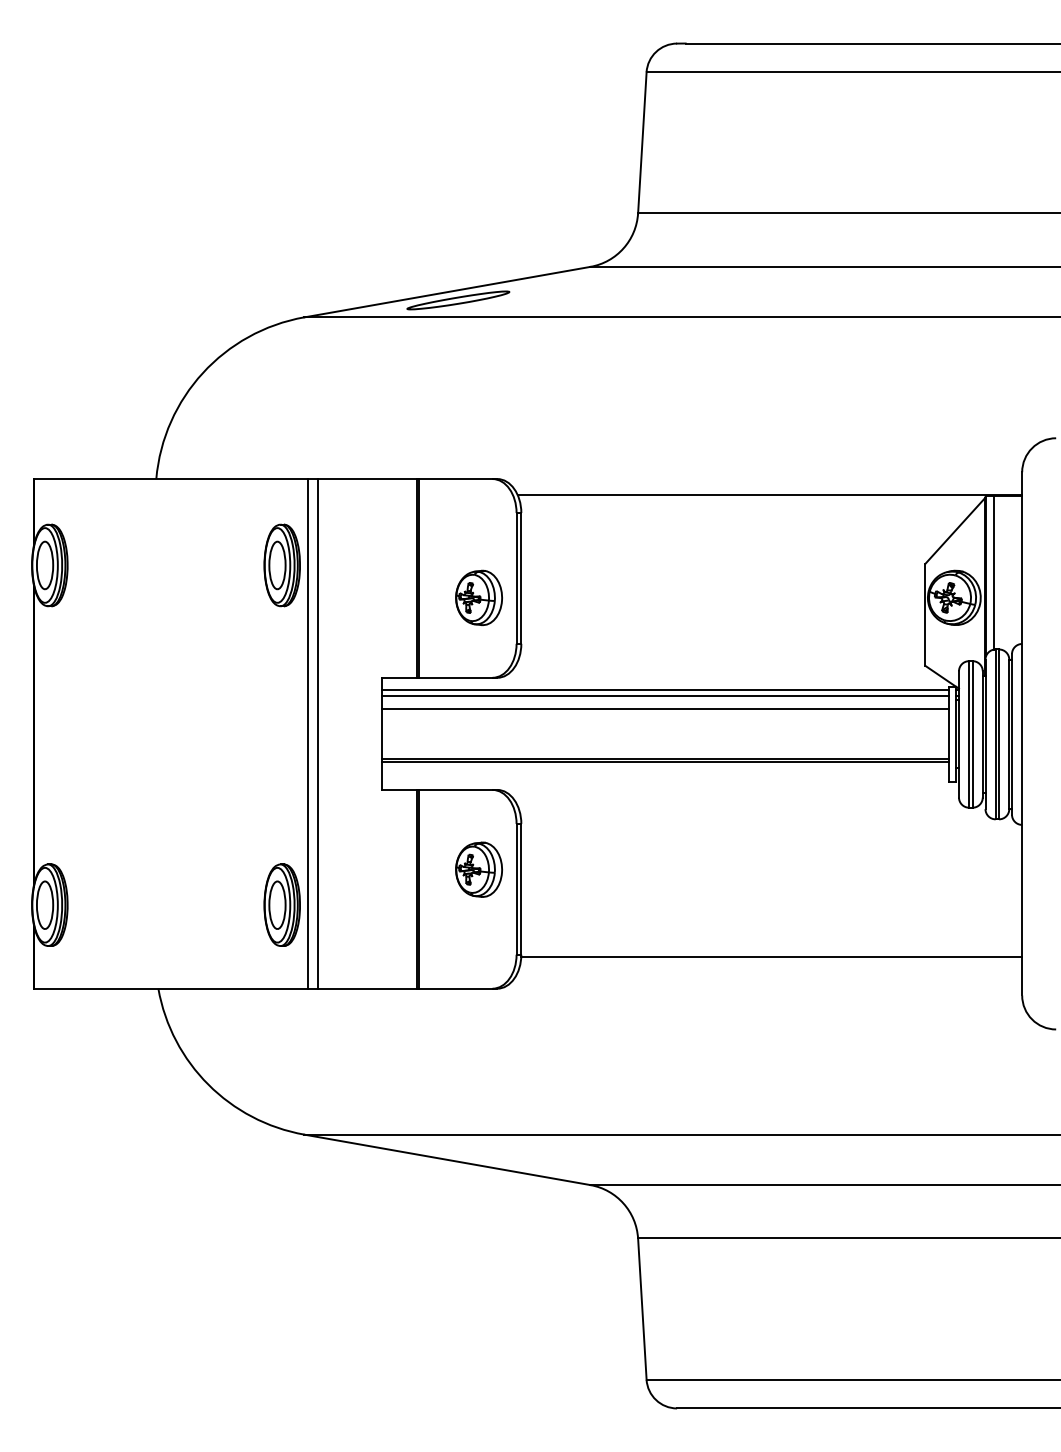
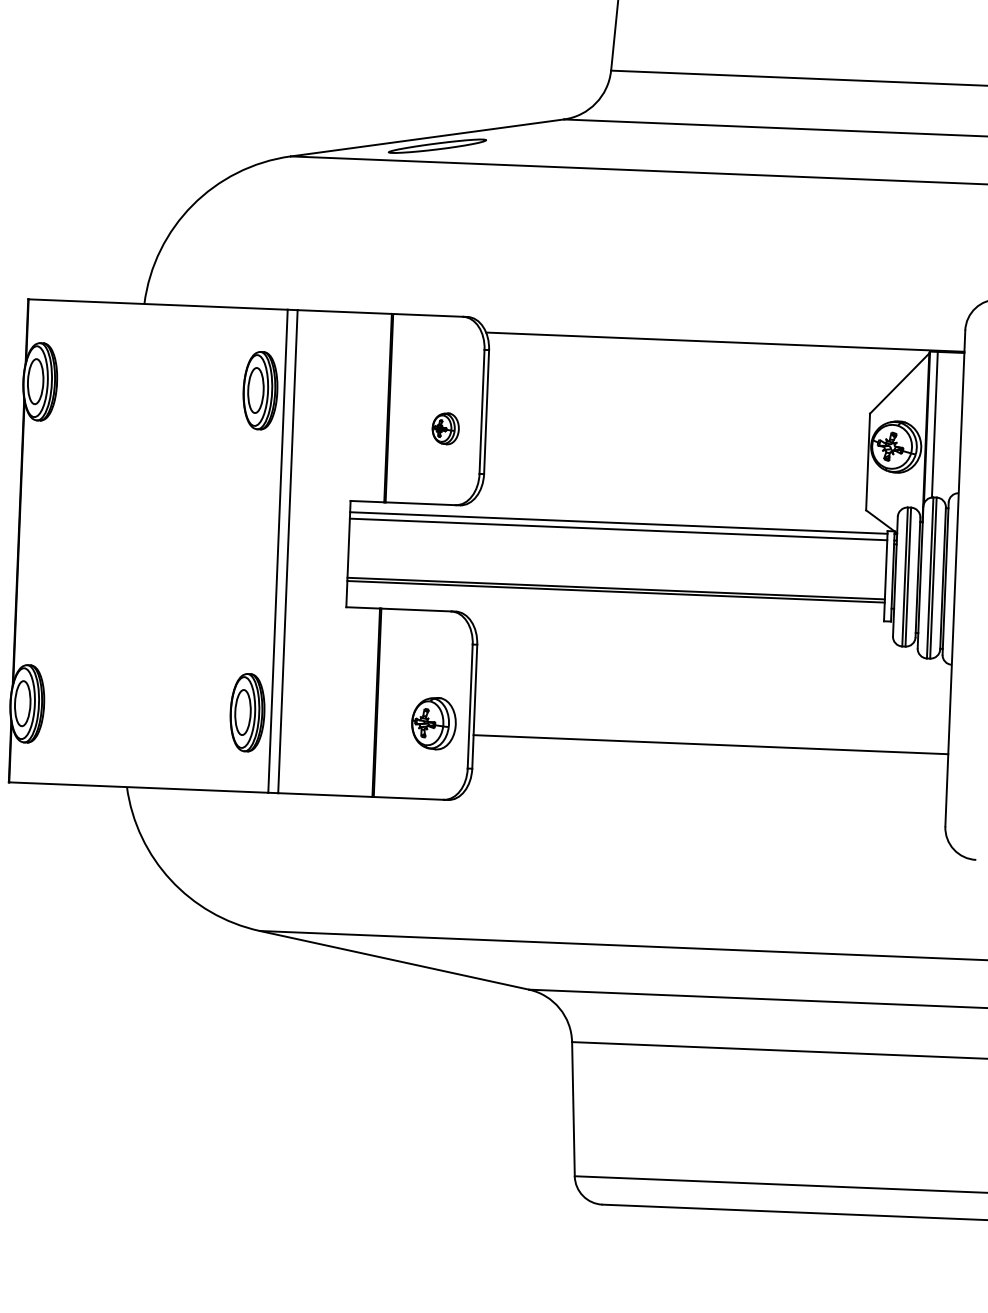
part: (478, 597) -> (445, 428), size x0.6
line: (664, 708) -> (617, 540), removed
part: (478, 869) -> (433, 723), moved
line: (771, 957) -> (710, 744), moved

